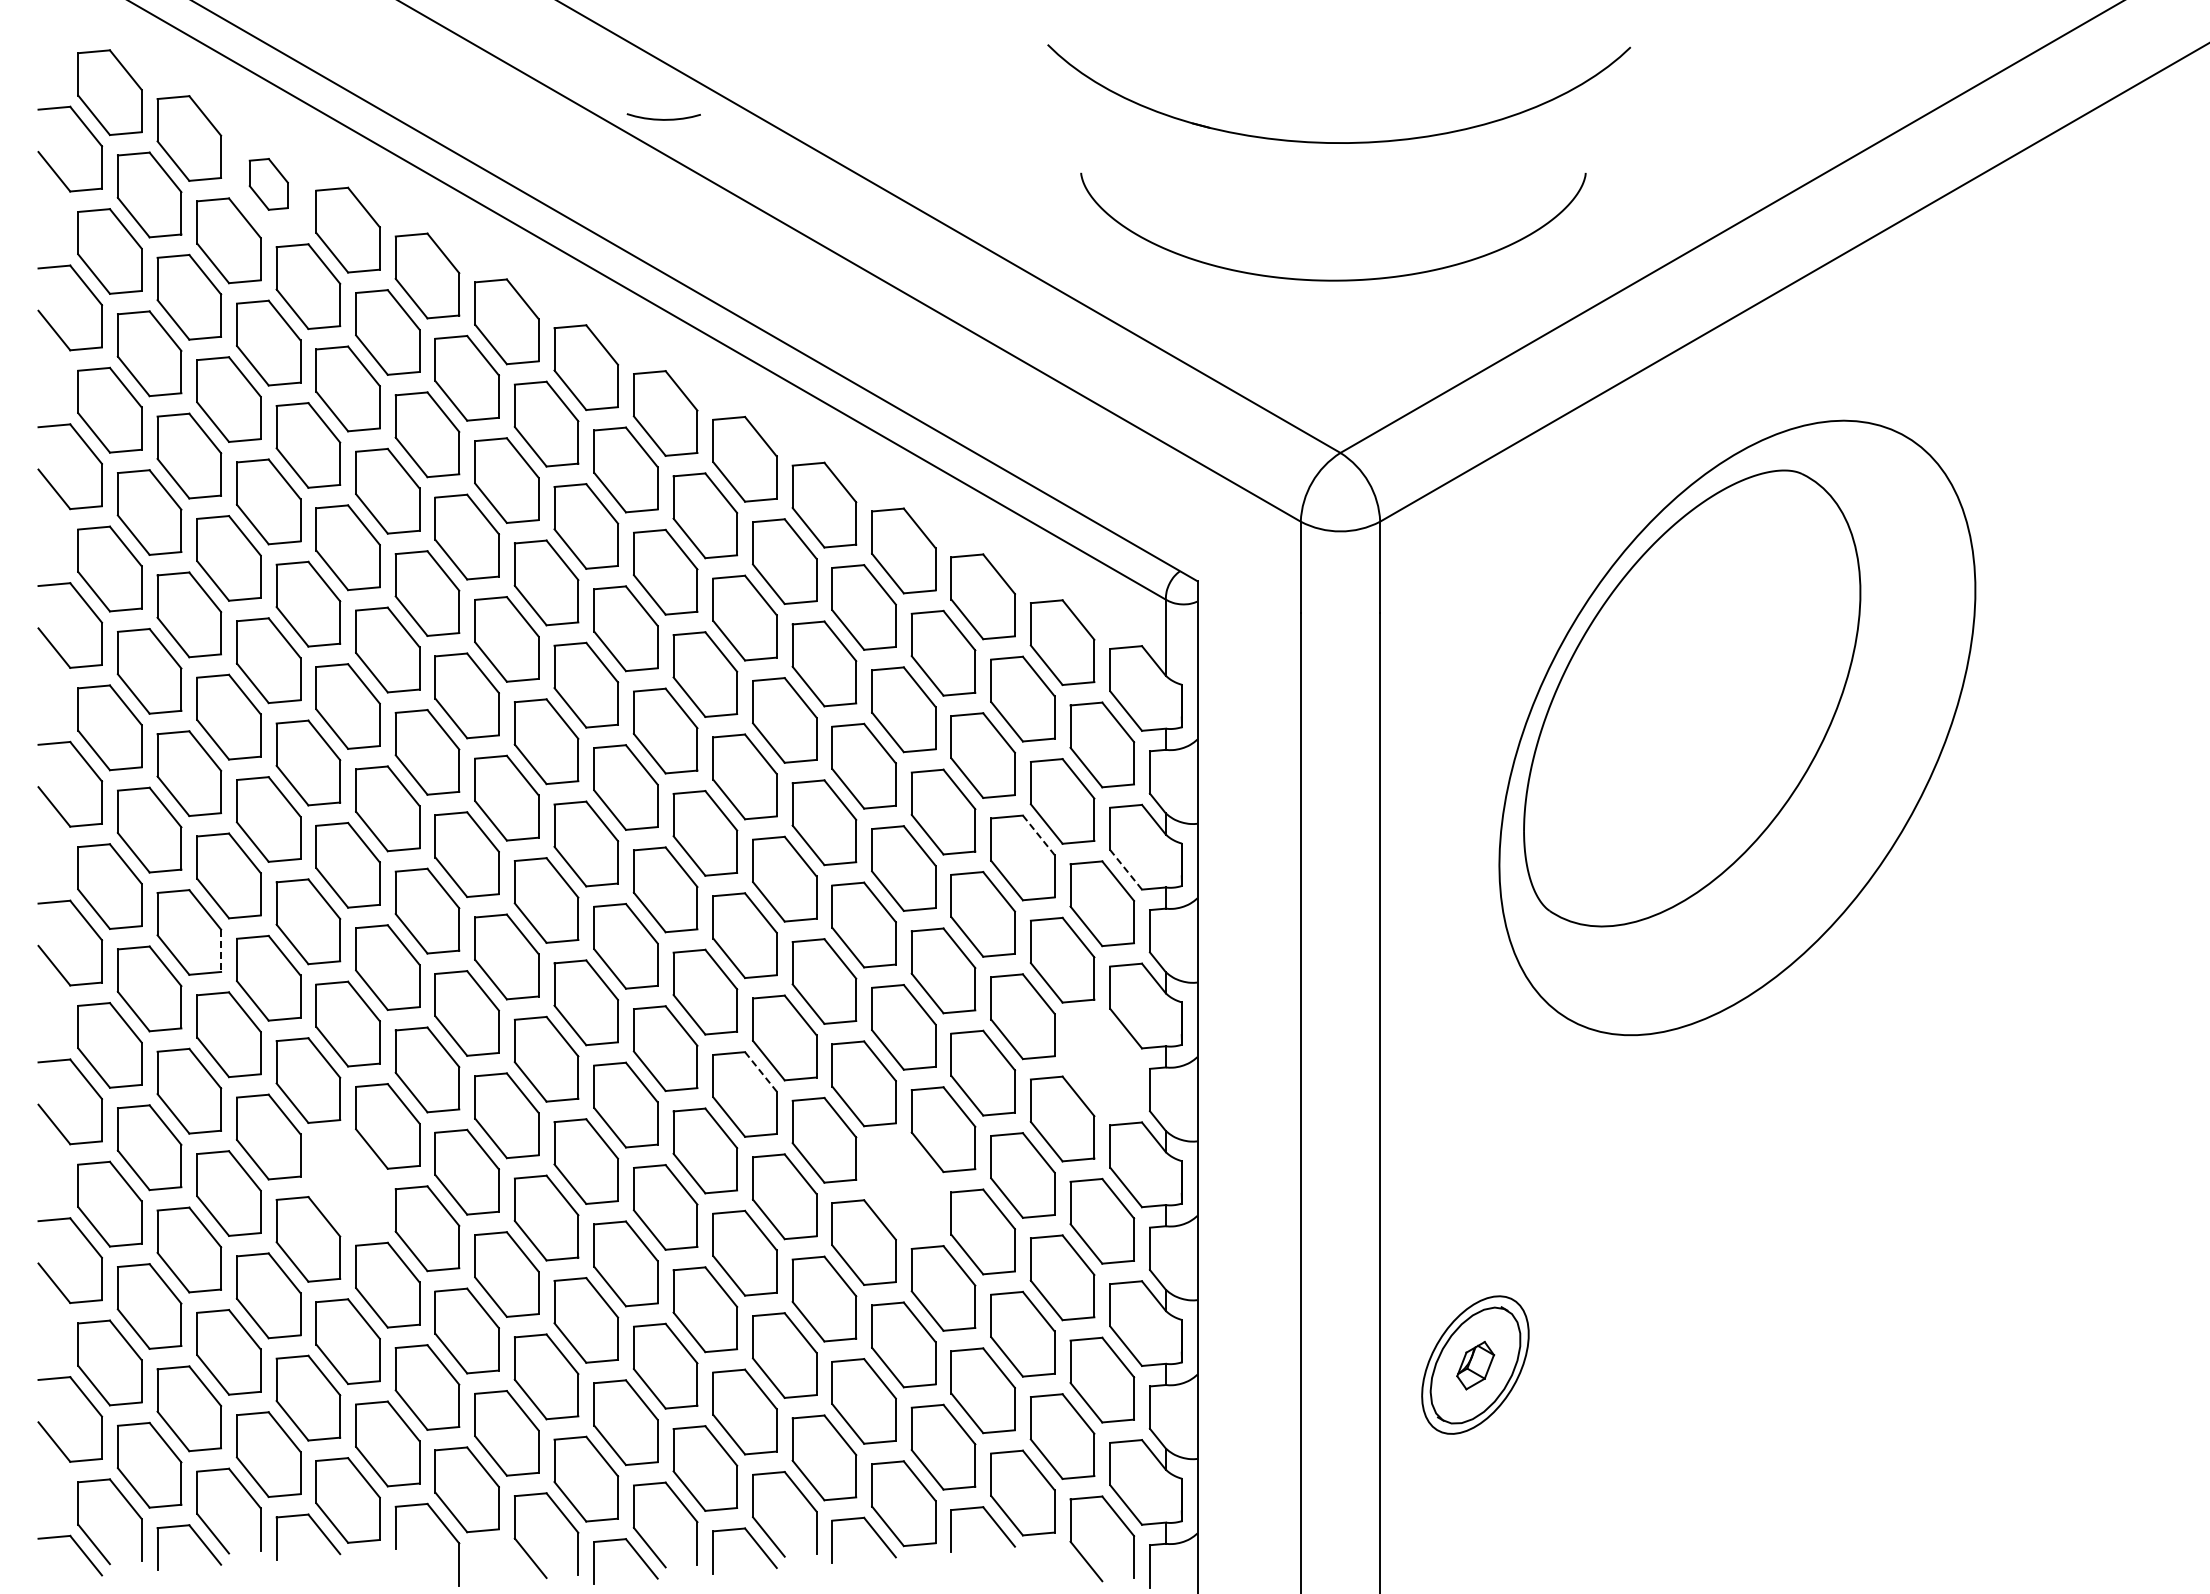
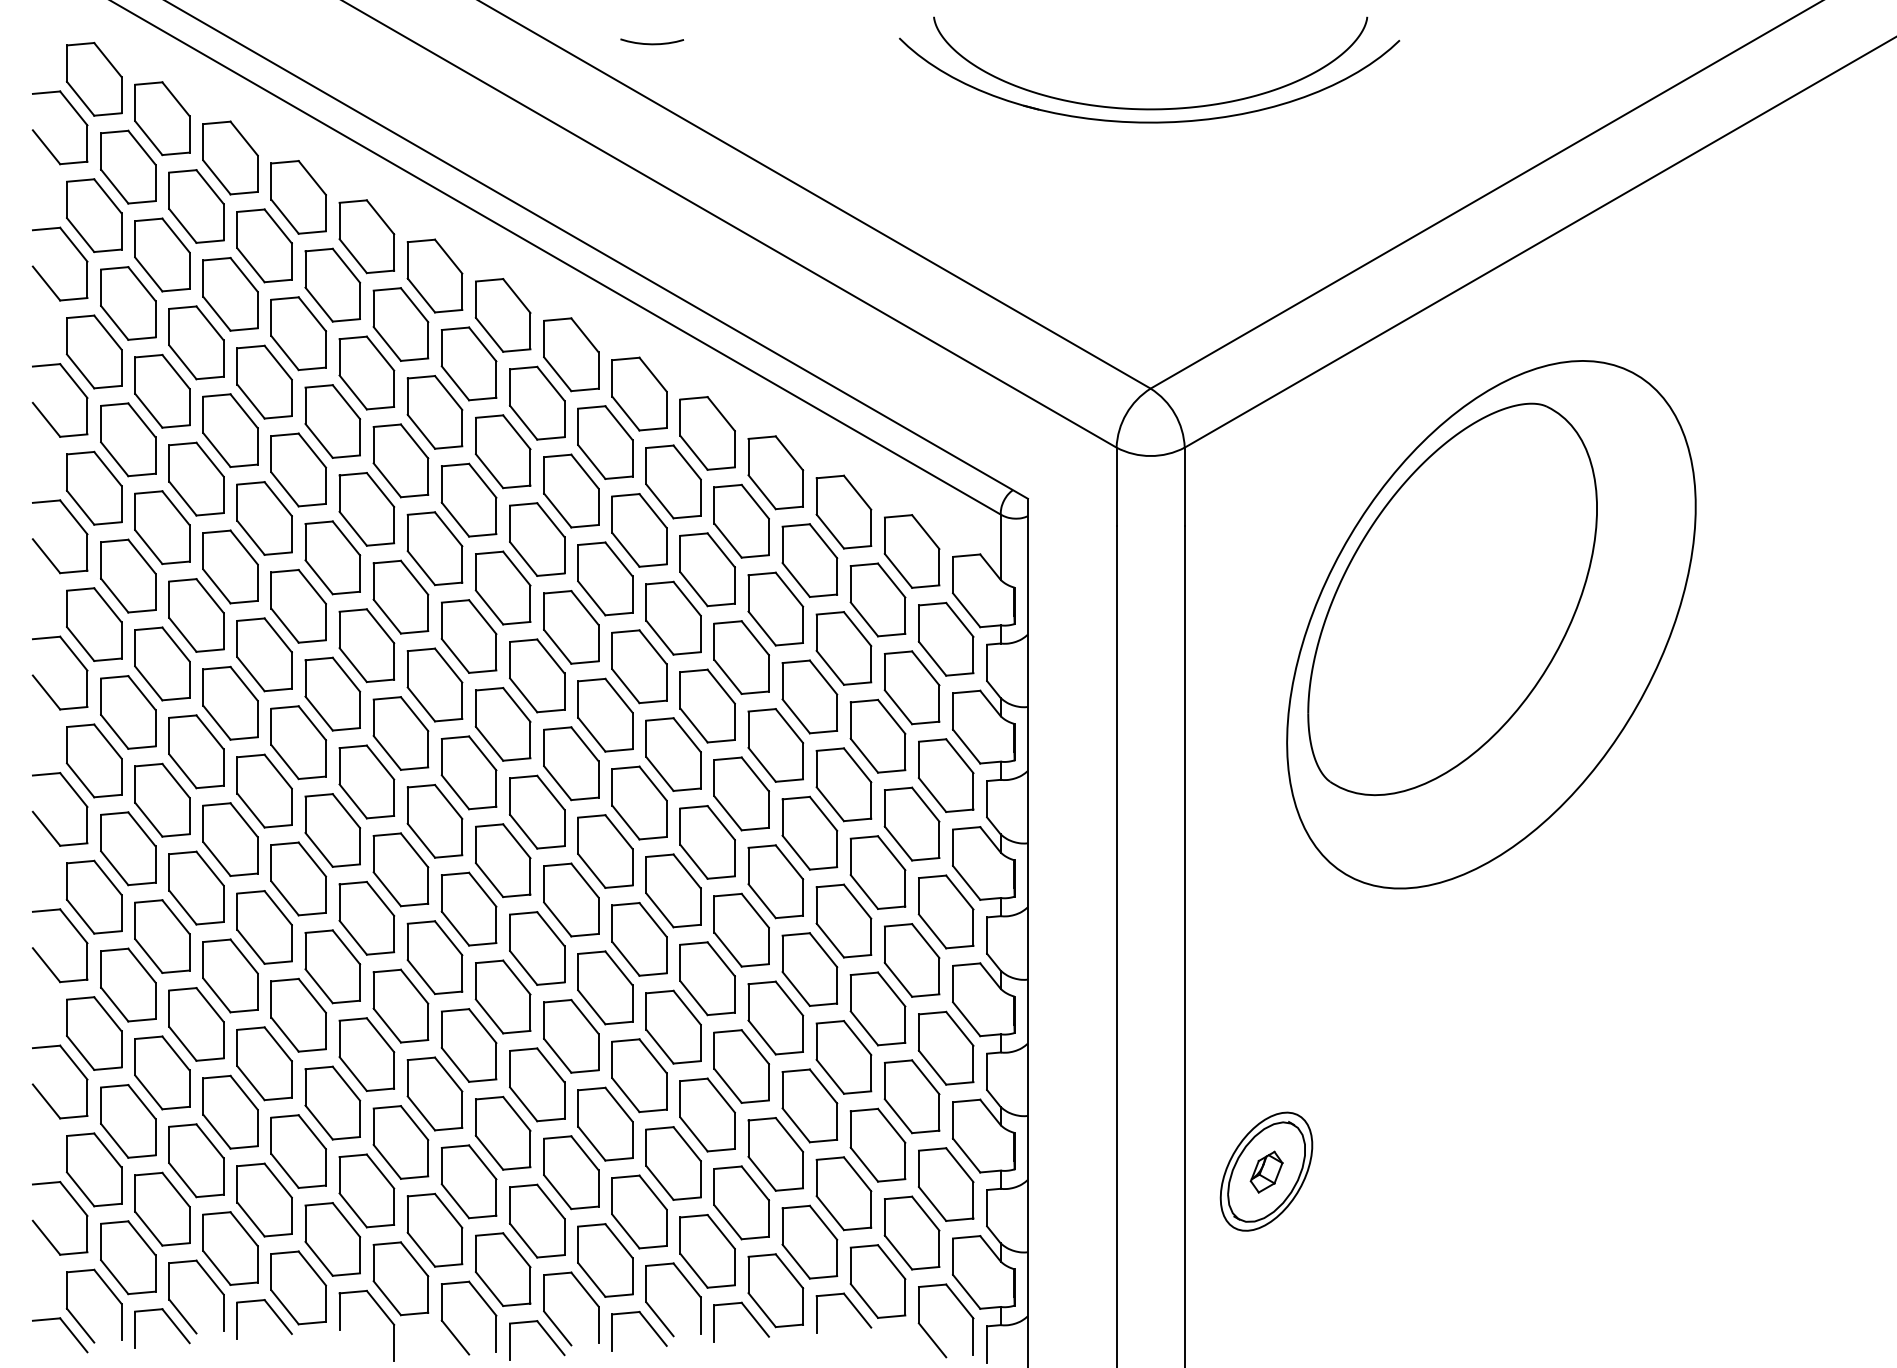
curve: (661, 118) -> (650, 43), moved
part: (268, 184) -> (230, 158), size x1.67
curve: (1333, 279) -> (1150, 108), moved
line: (1039, 835) -> (892, 717), dashed -> solid
line: (1125, 869) -> (966, 746), dashed -> solid
line: (221, 951) -> (190, 816), dashed -> solid
part: (1102, 1062) -> (946, 911), added
line: (761, 1072) -> (653, 920), dashed -> solid
part: (347, 1182) -> (298, 1014), added
part: (903, 1185) -> (775, 1017), added

